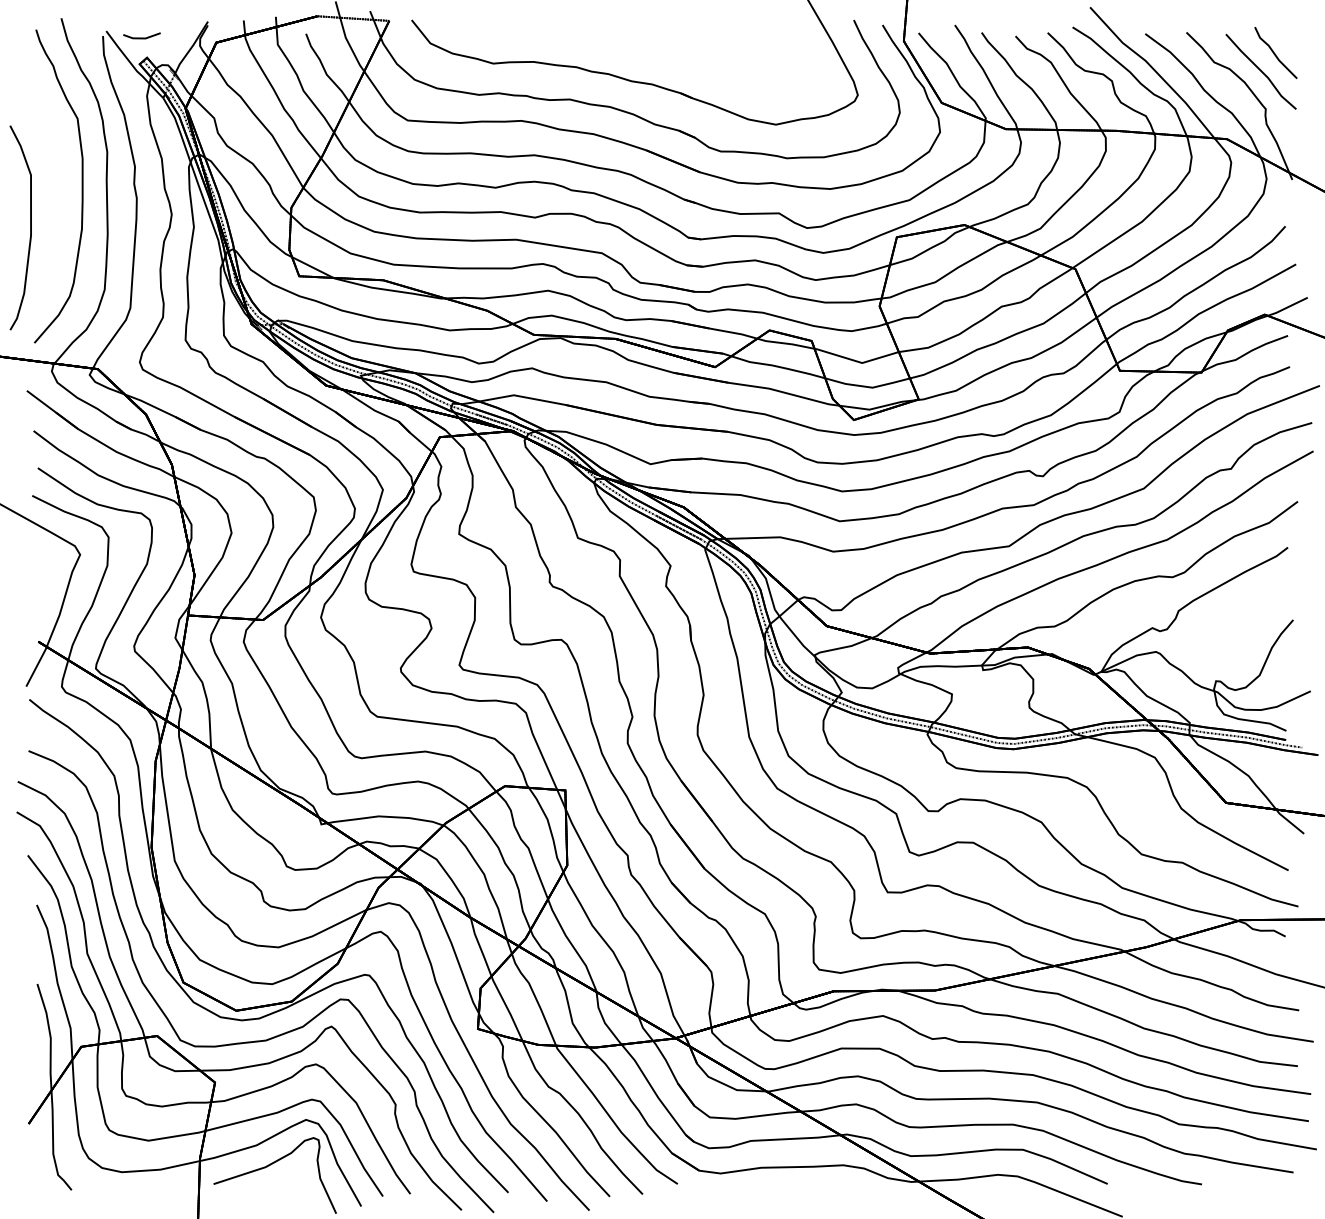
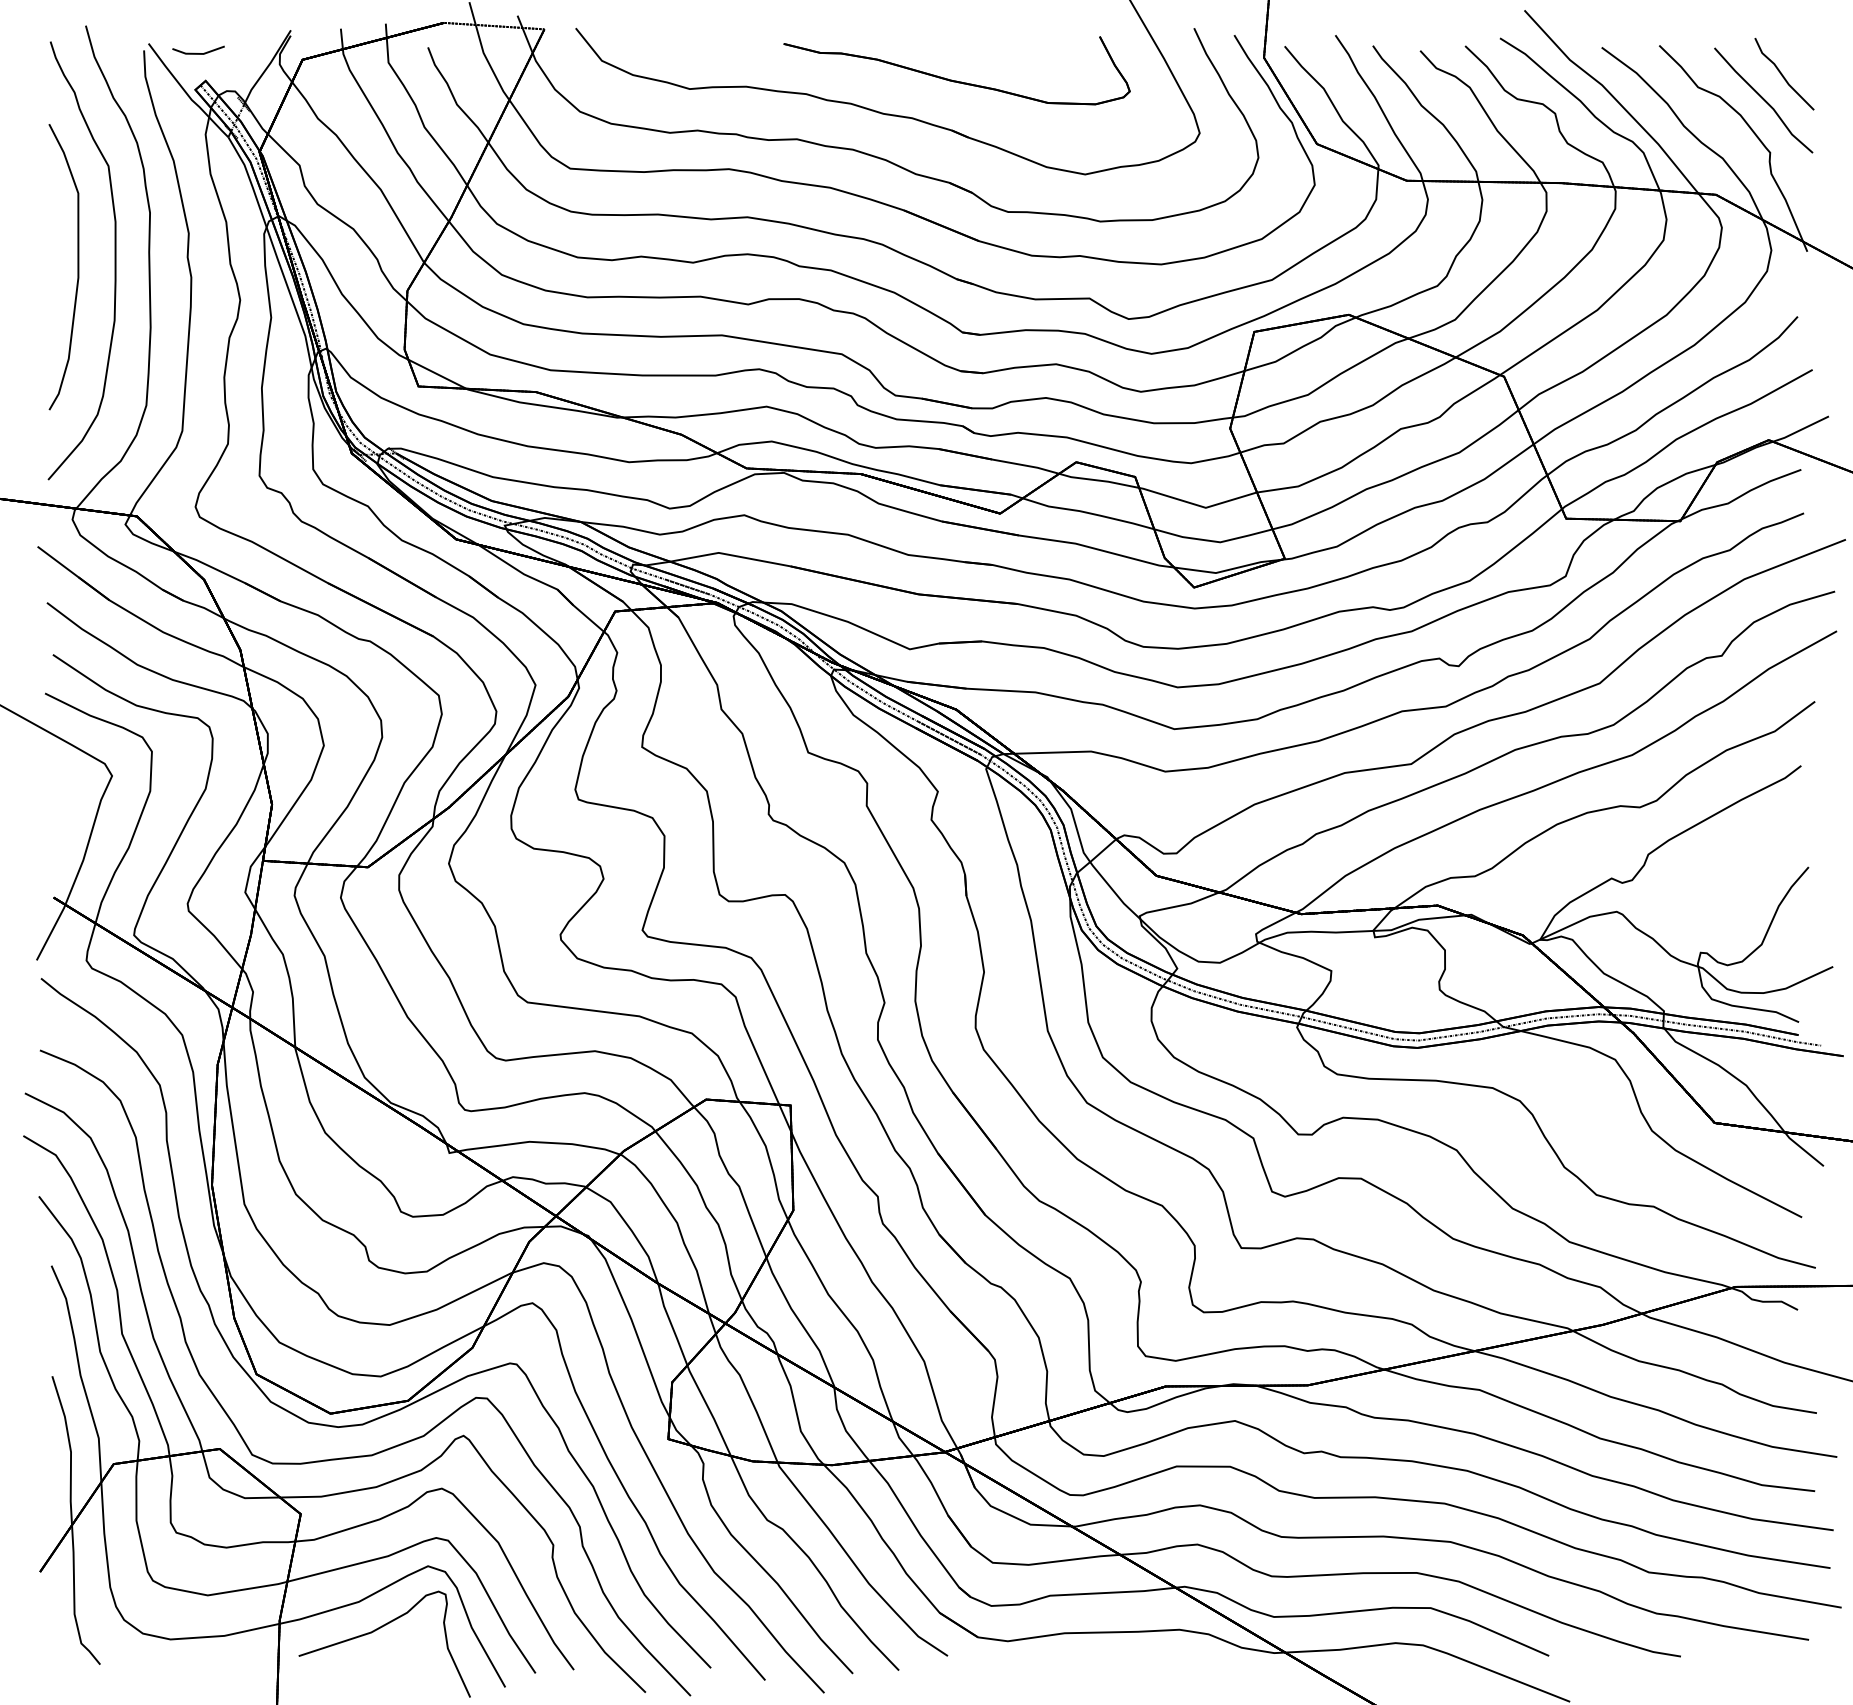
part: (681, 56) -> (953, 79), added
curve: (30, 227) -> (77, 266), moved

